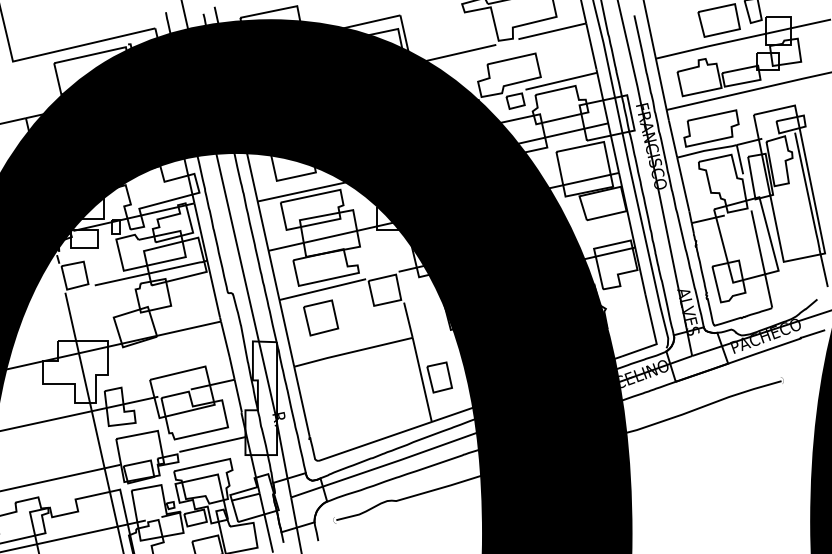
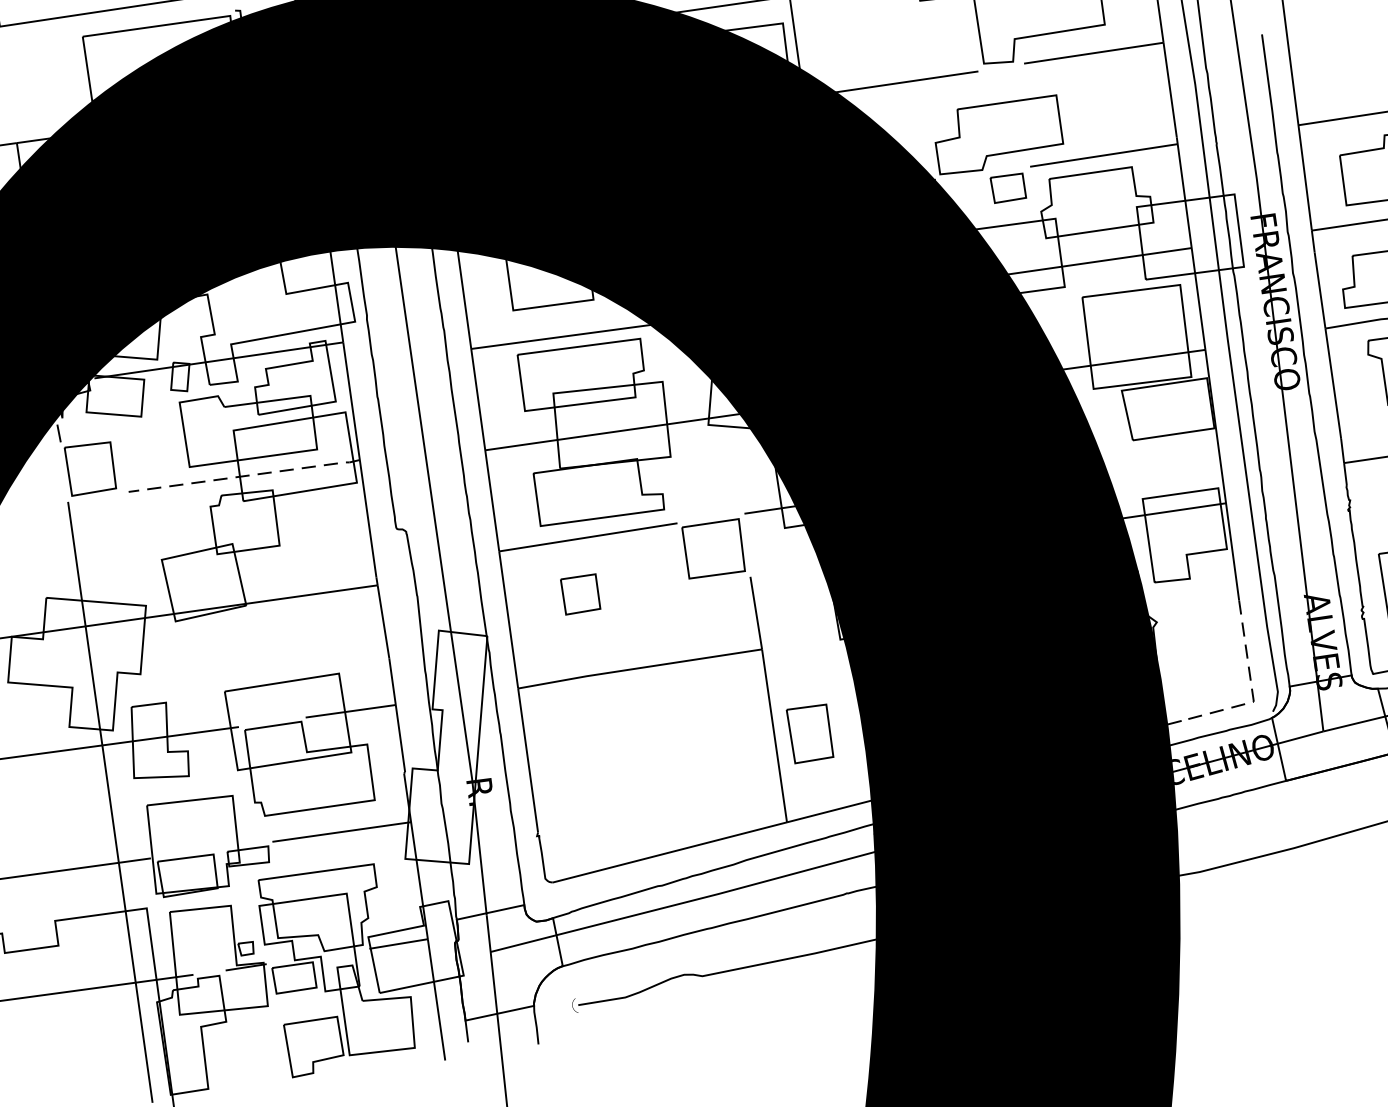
line: (152, 272) -> (247, 475), solid -> dashed
part: (321, 317) -> (581, 593), size x0.6
line: (655, 338) -> (1252, 690), solid -> dashed

